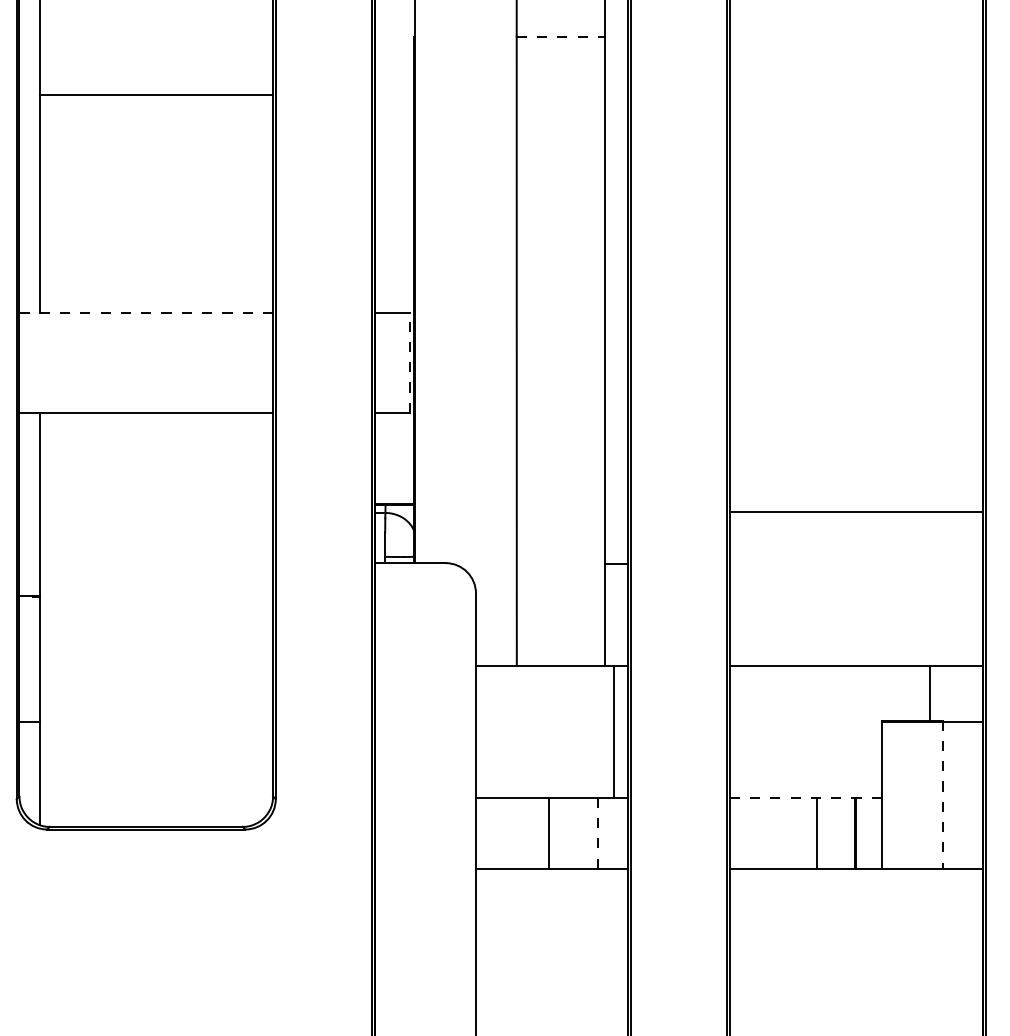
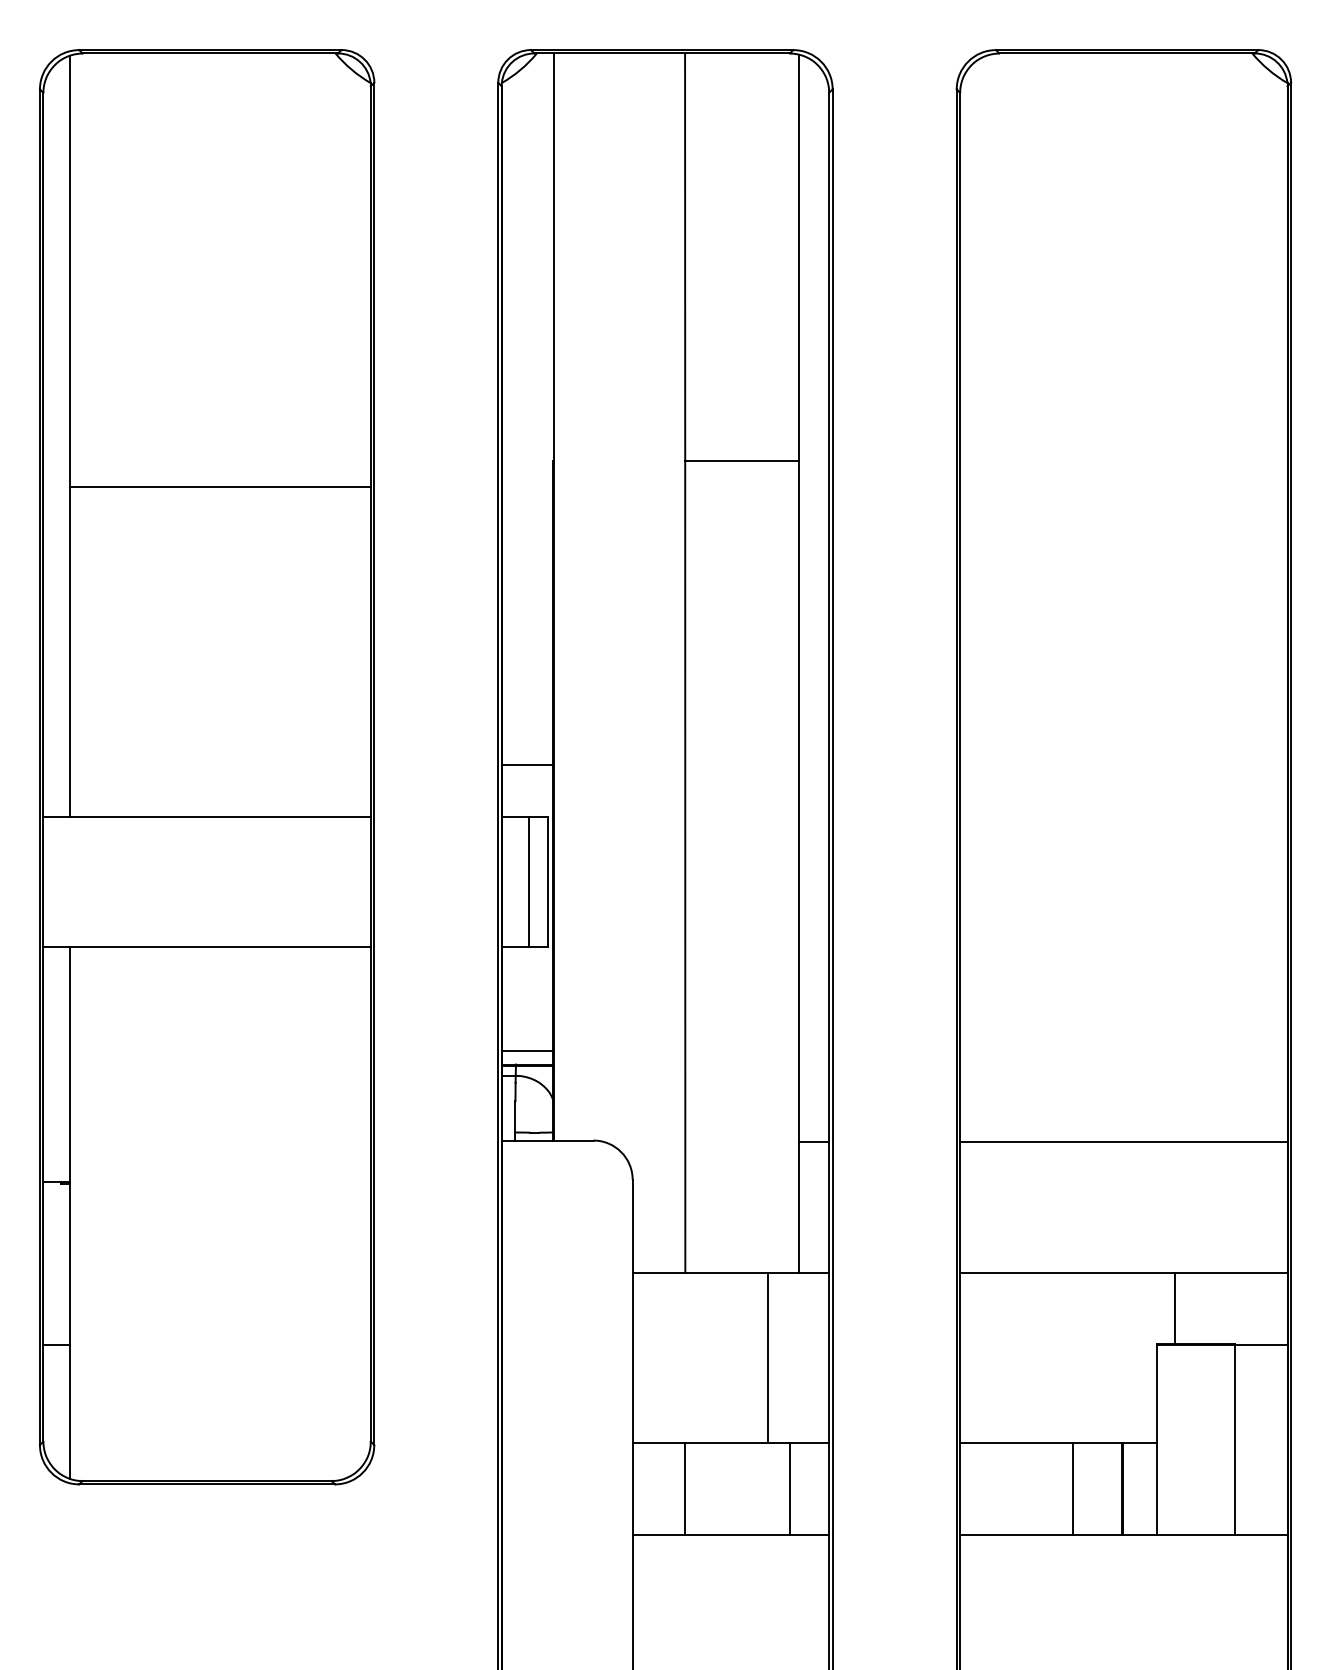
line: (560, 36) -> (741, 461), dashed -> solid
line: (155, 95) -> (219, 487), moved
line: (394, 271) -> (527, 764), added
line: (146, 312) -> (207, 817), dashed -> solid
line: (395, 362) -> (528, 881), added
line: (410, 362) -> (547, 881), dashed -> solid
line: (394, 494) -> (527, 1051), added
line: (856, 511) -> (1123, 1142), moved
line: (929, 693) -> (1175, 1308), moved
line: (614, 731) -> (768, 1358), moved
line: (943, 794) -> (1235, 1439), dashed -> solid
line: (805, 797) -> (1058, 1443), dashed -> solid
line: (549, 832) -> (685, 1488), moved
line: (597, 833) -> (789, 1489), dashed -> solid

